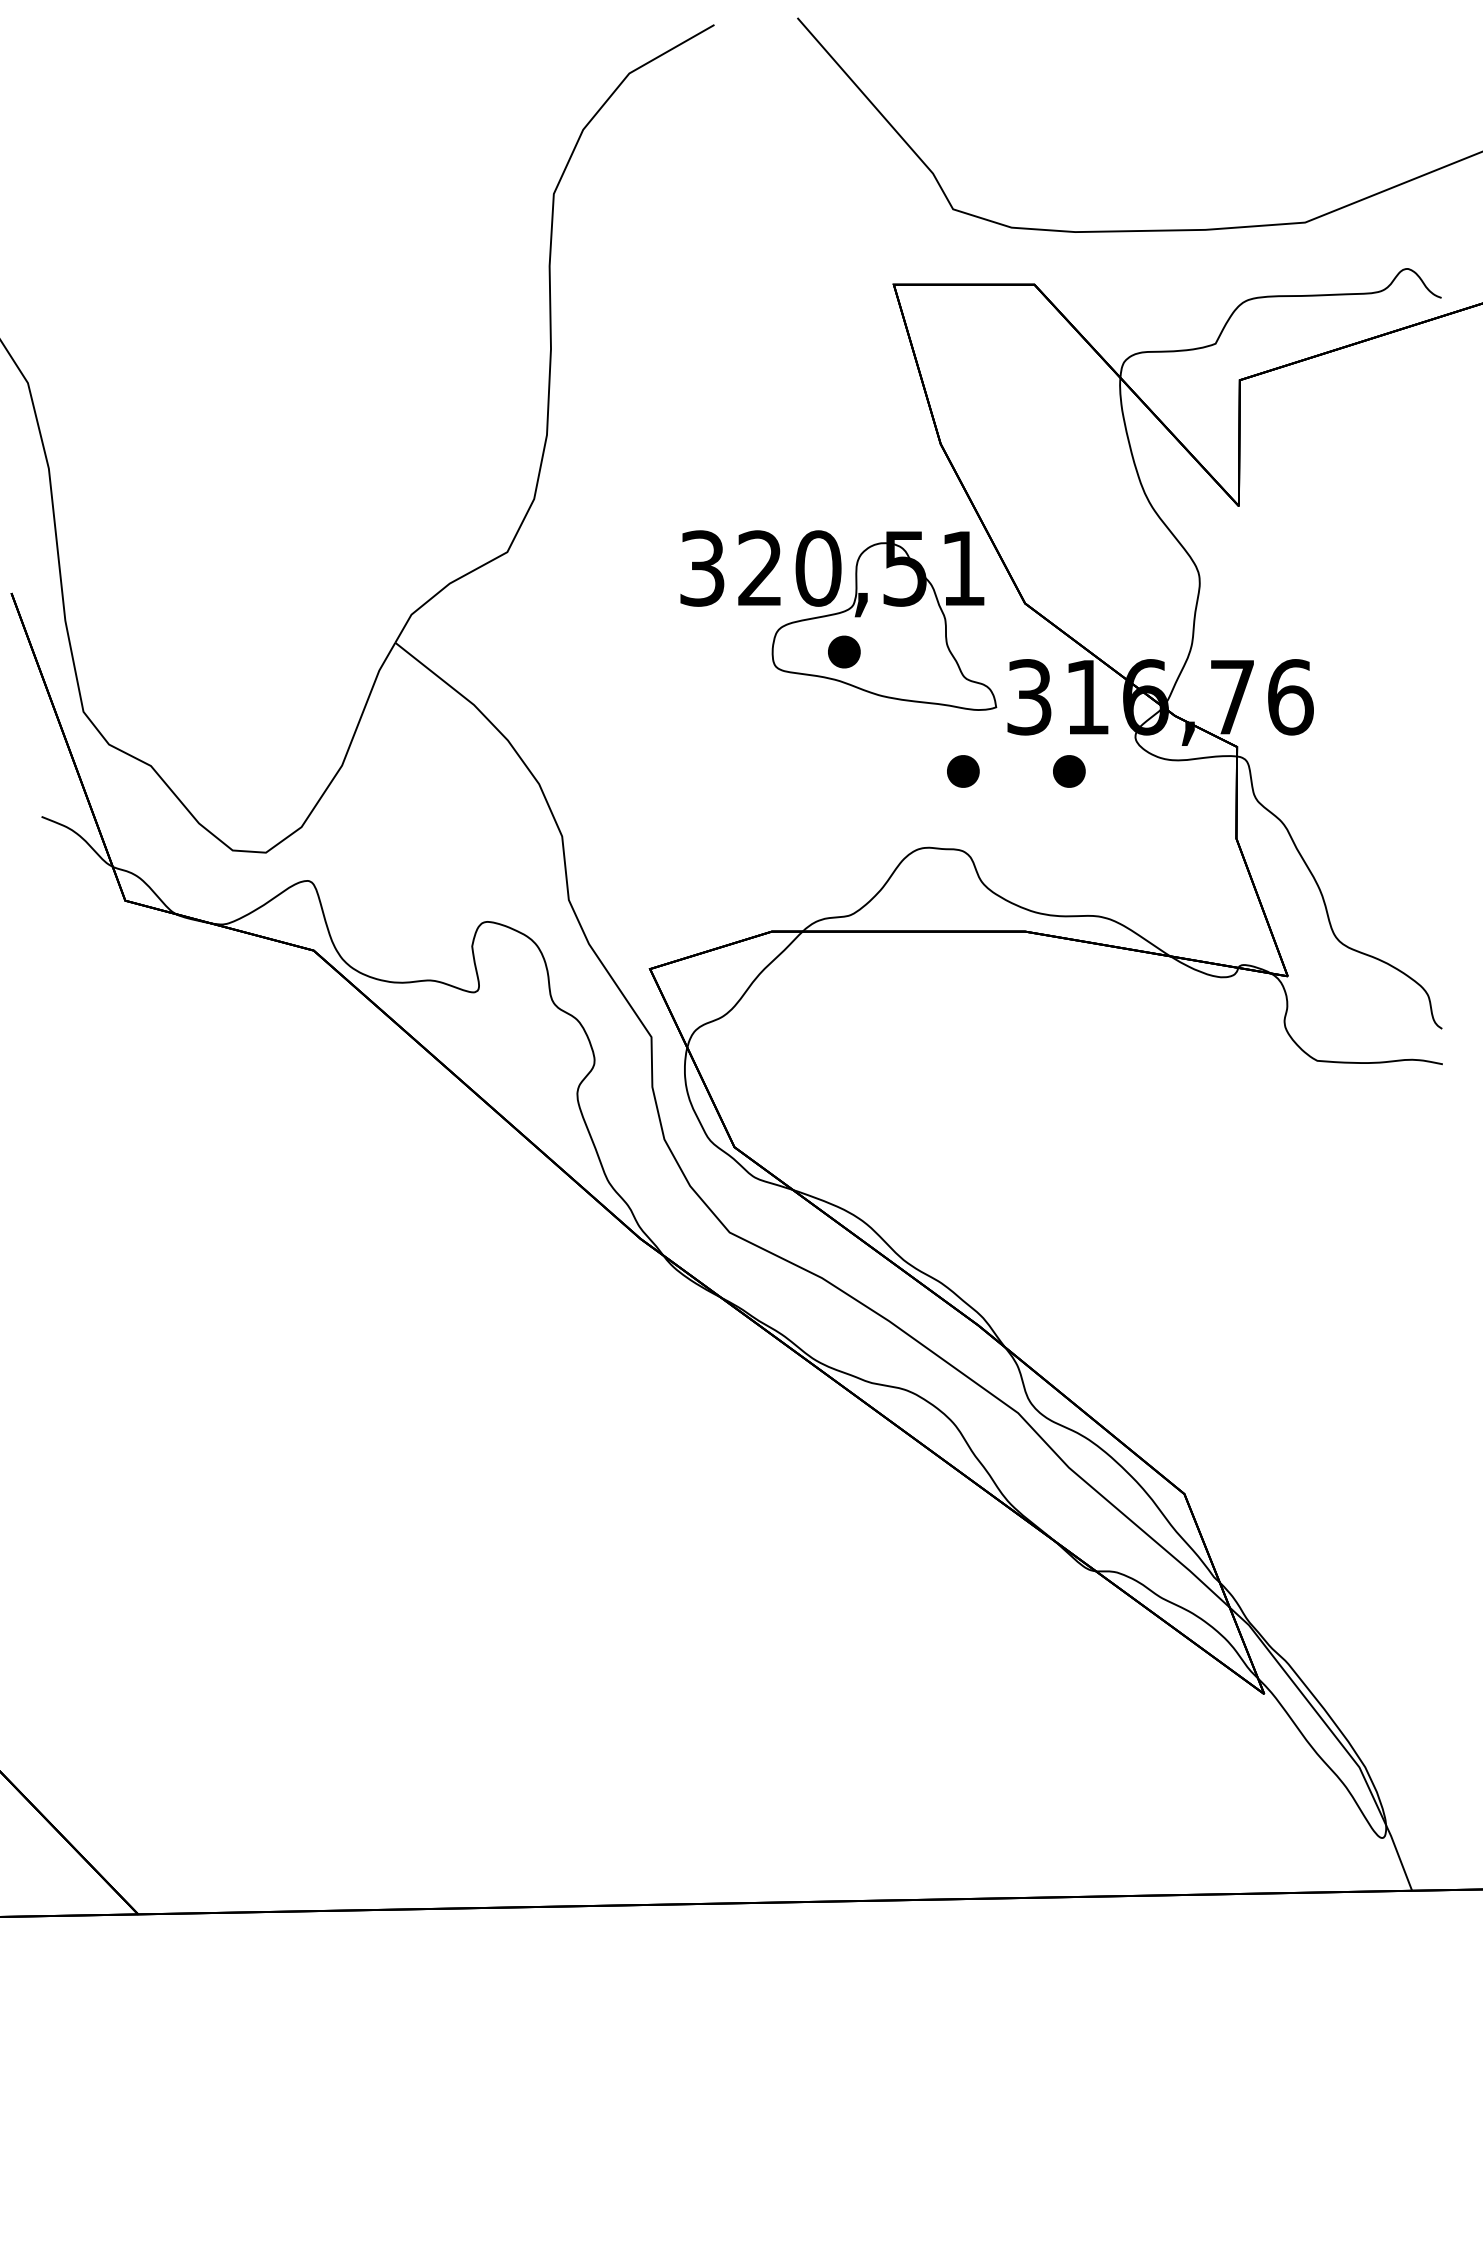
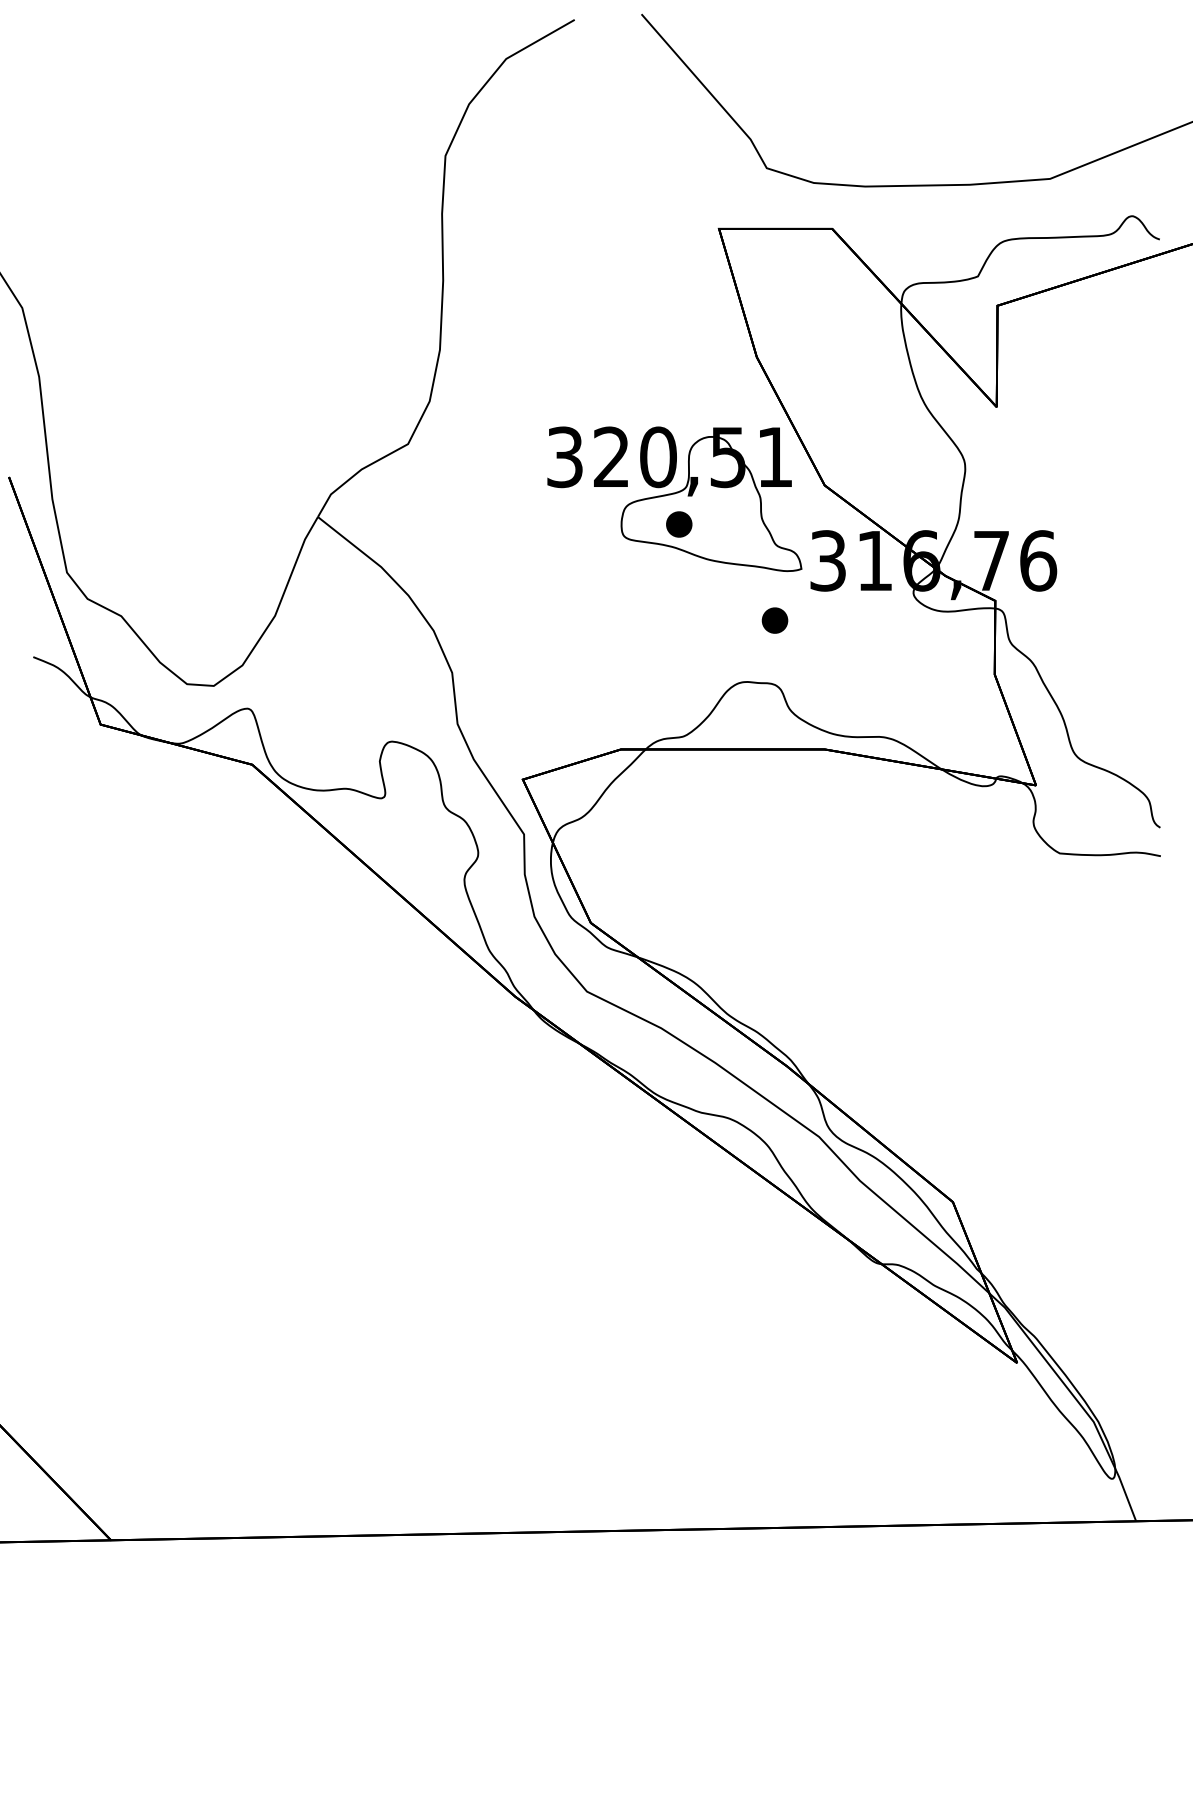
part: (1069, 771) -> (860, 620), removed

